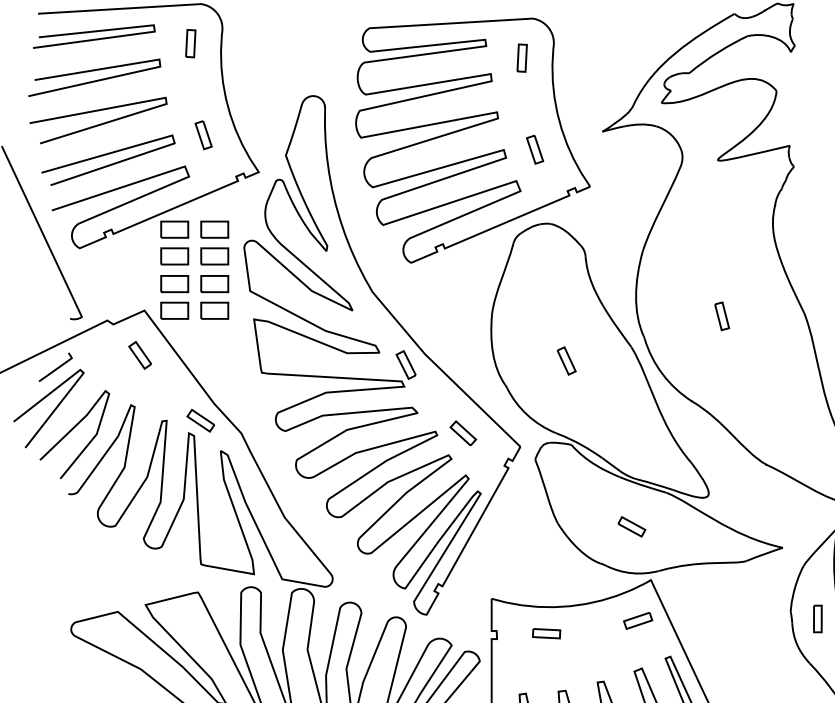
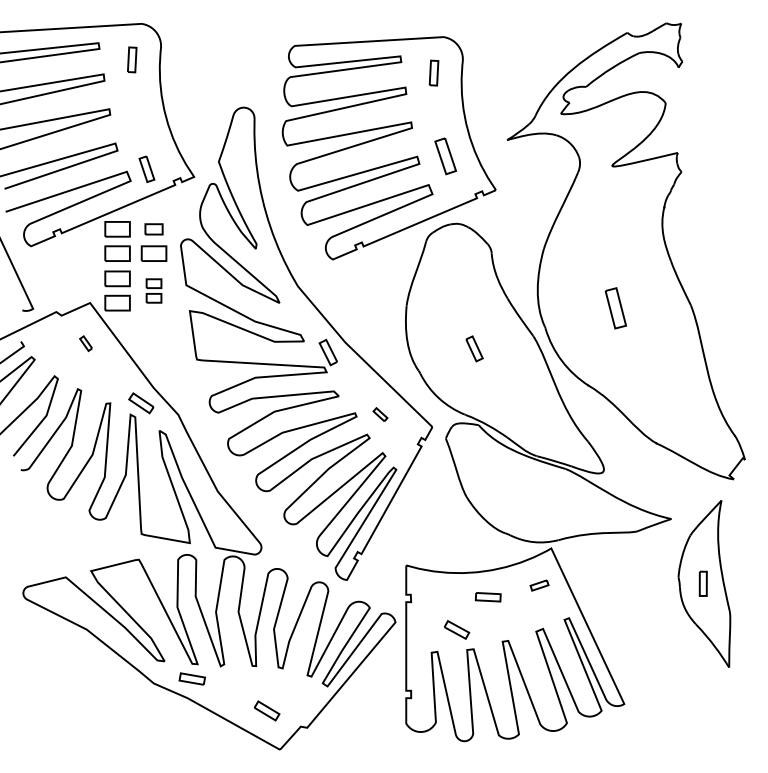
part: (203, 134) -> (146, 168), moved
part: (534, 149) -> (445, 156), size x1.4
part: (214, 229) -> (153, 229), size x0.7
part: (214, 296) -> (153, 290), size x0.6
part: (722, 315) -> (616, 307), size x1.6
part: (139, 355) -> (85, 343), size x0.6
part: (463, 433) -> (380, 414), size x0.6
part: (632, 526) -> (457, 629), moved
part: (637, 620) -> (539, 585), size x0.7
part: (545, 633) -> (487, 597), moved

